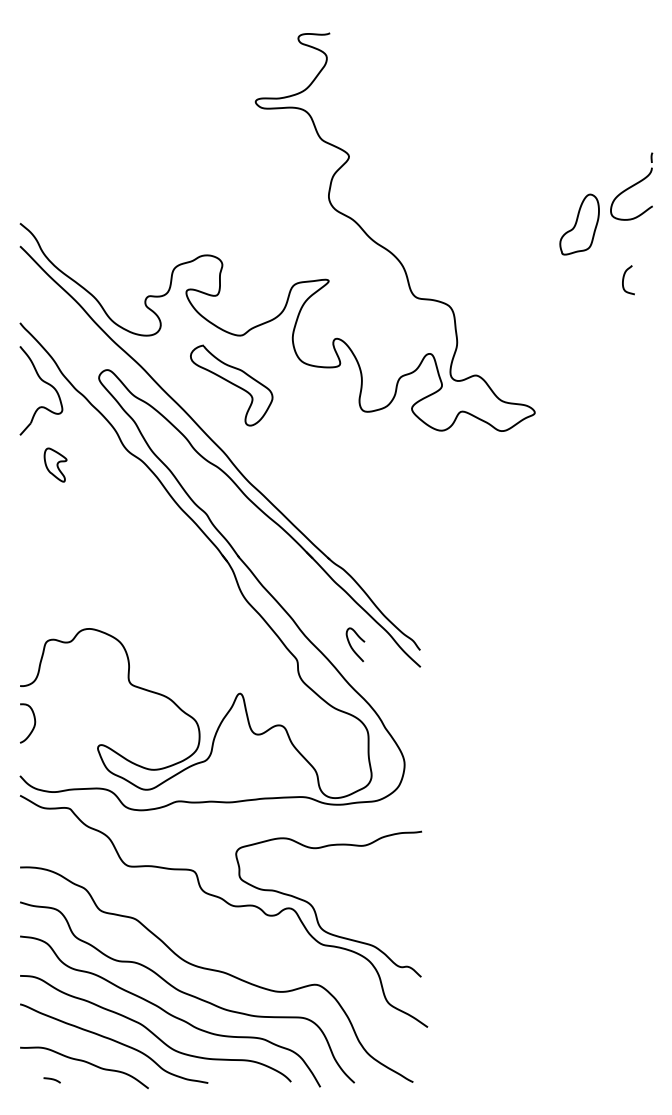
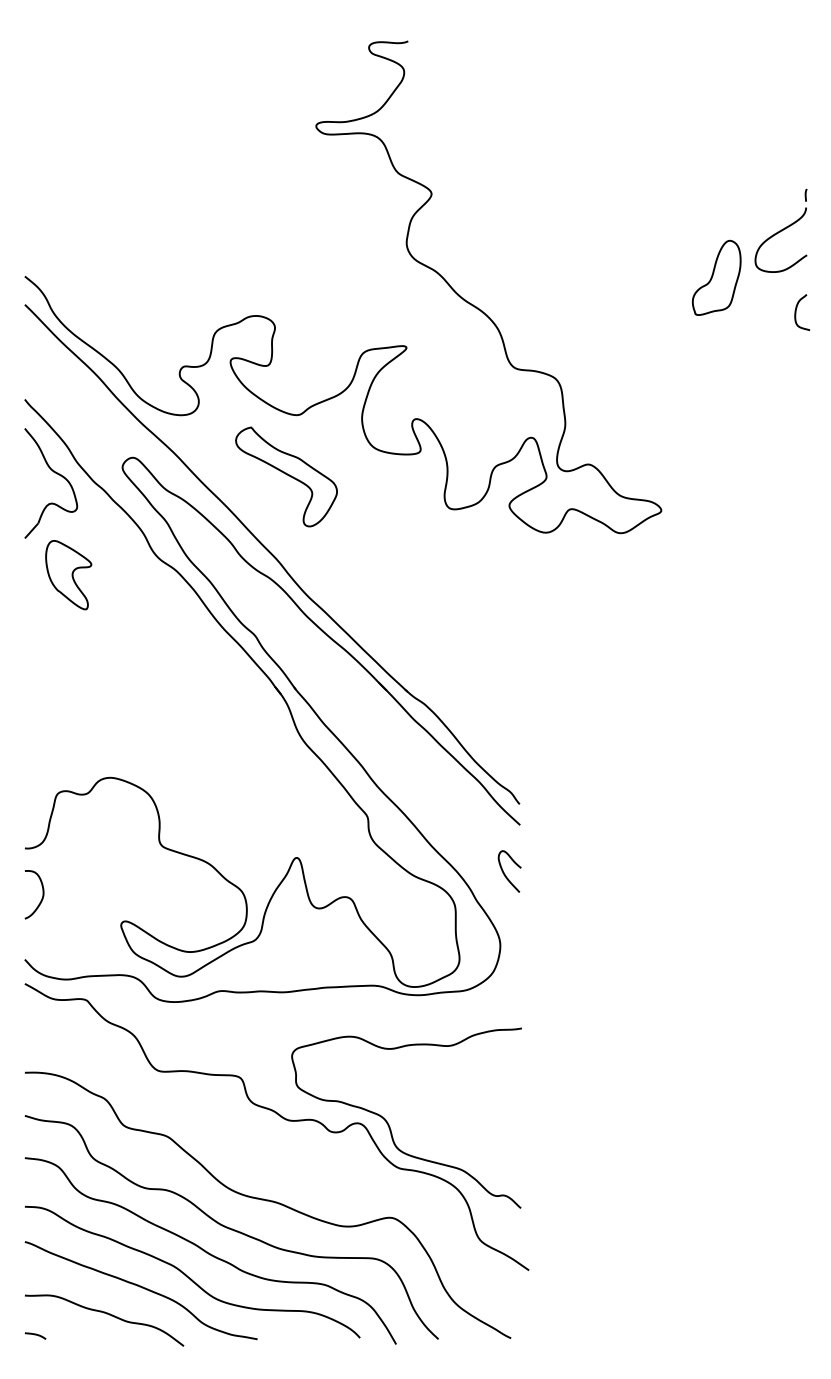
curve: (623, 280) -> (796, 312), moved
part: (55, 465) -> (68, 575), size x1.67
curve: (352, 647) -> (505, 874), moved
curve: (52, 1079) -> (35, 1335), moved

